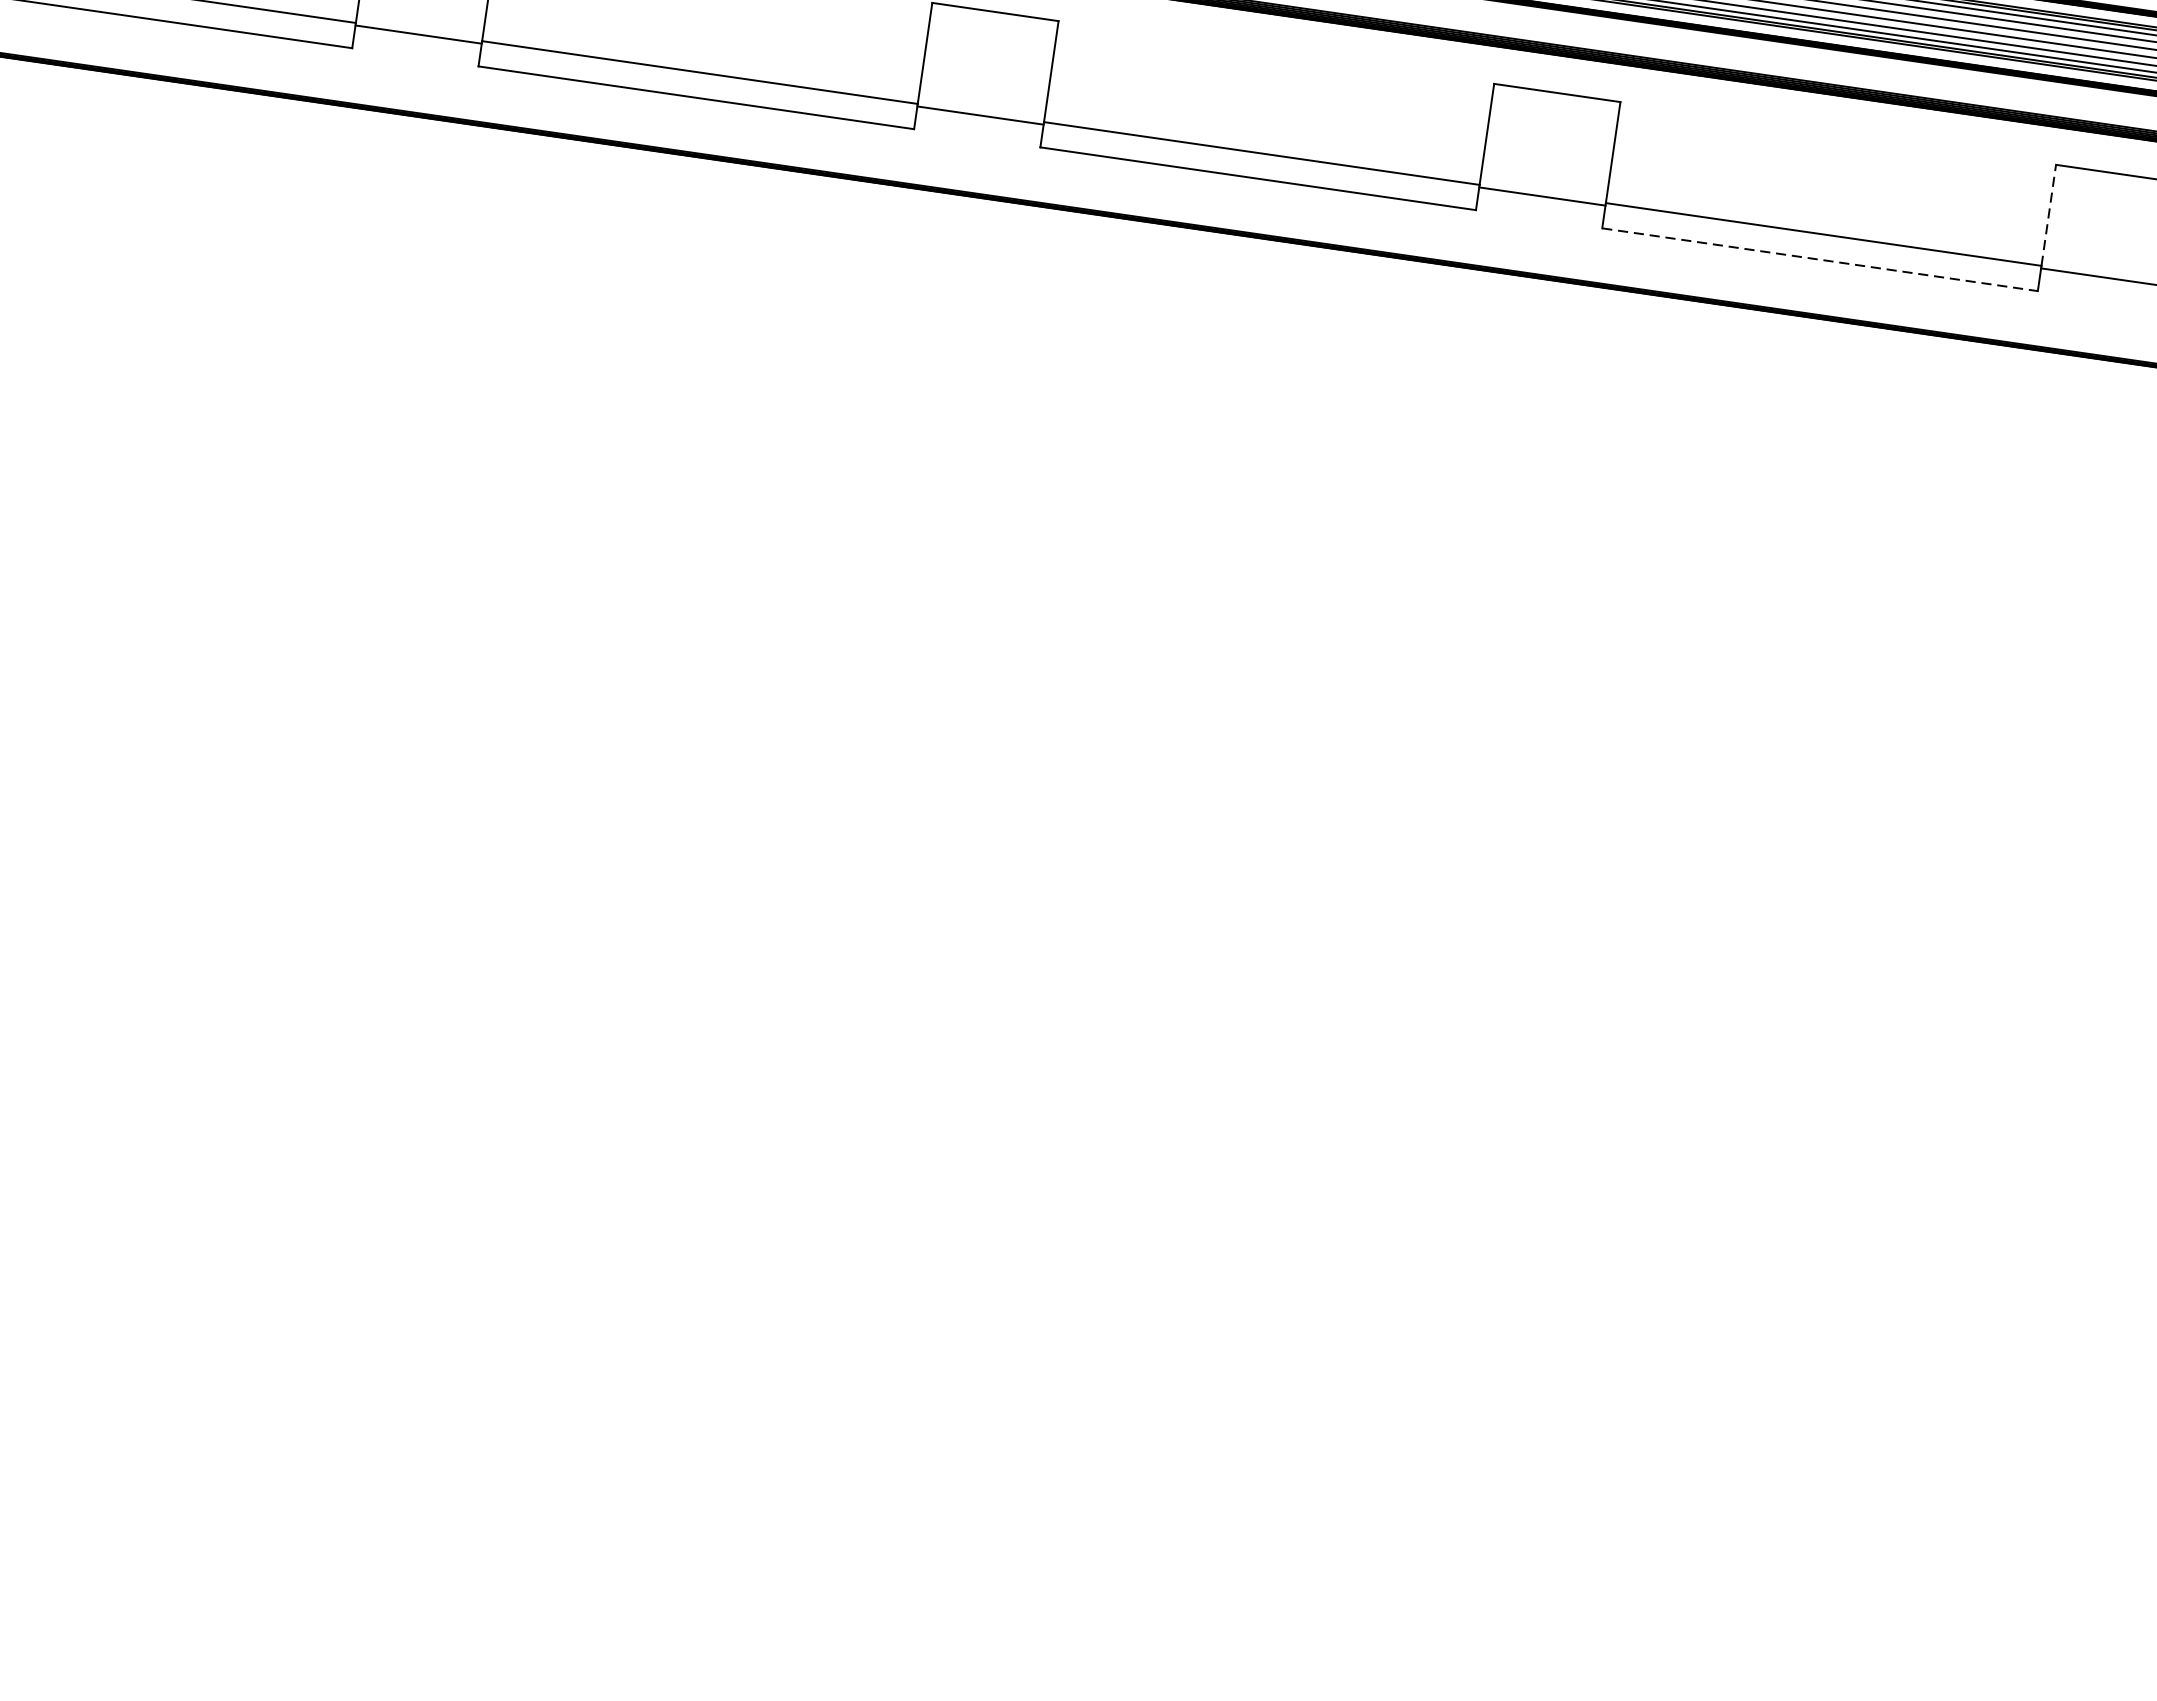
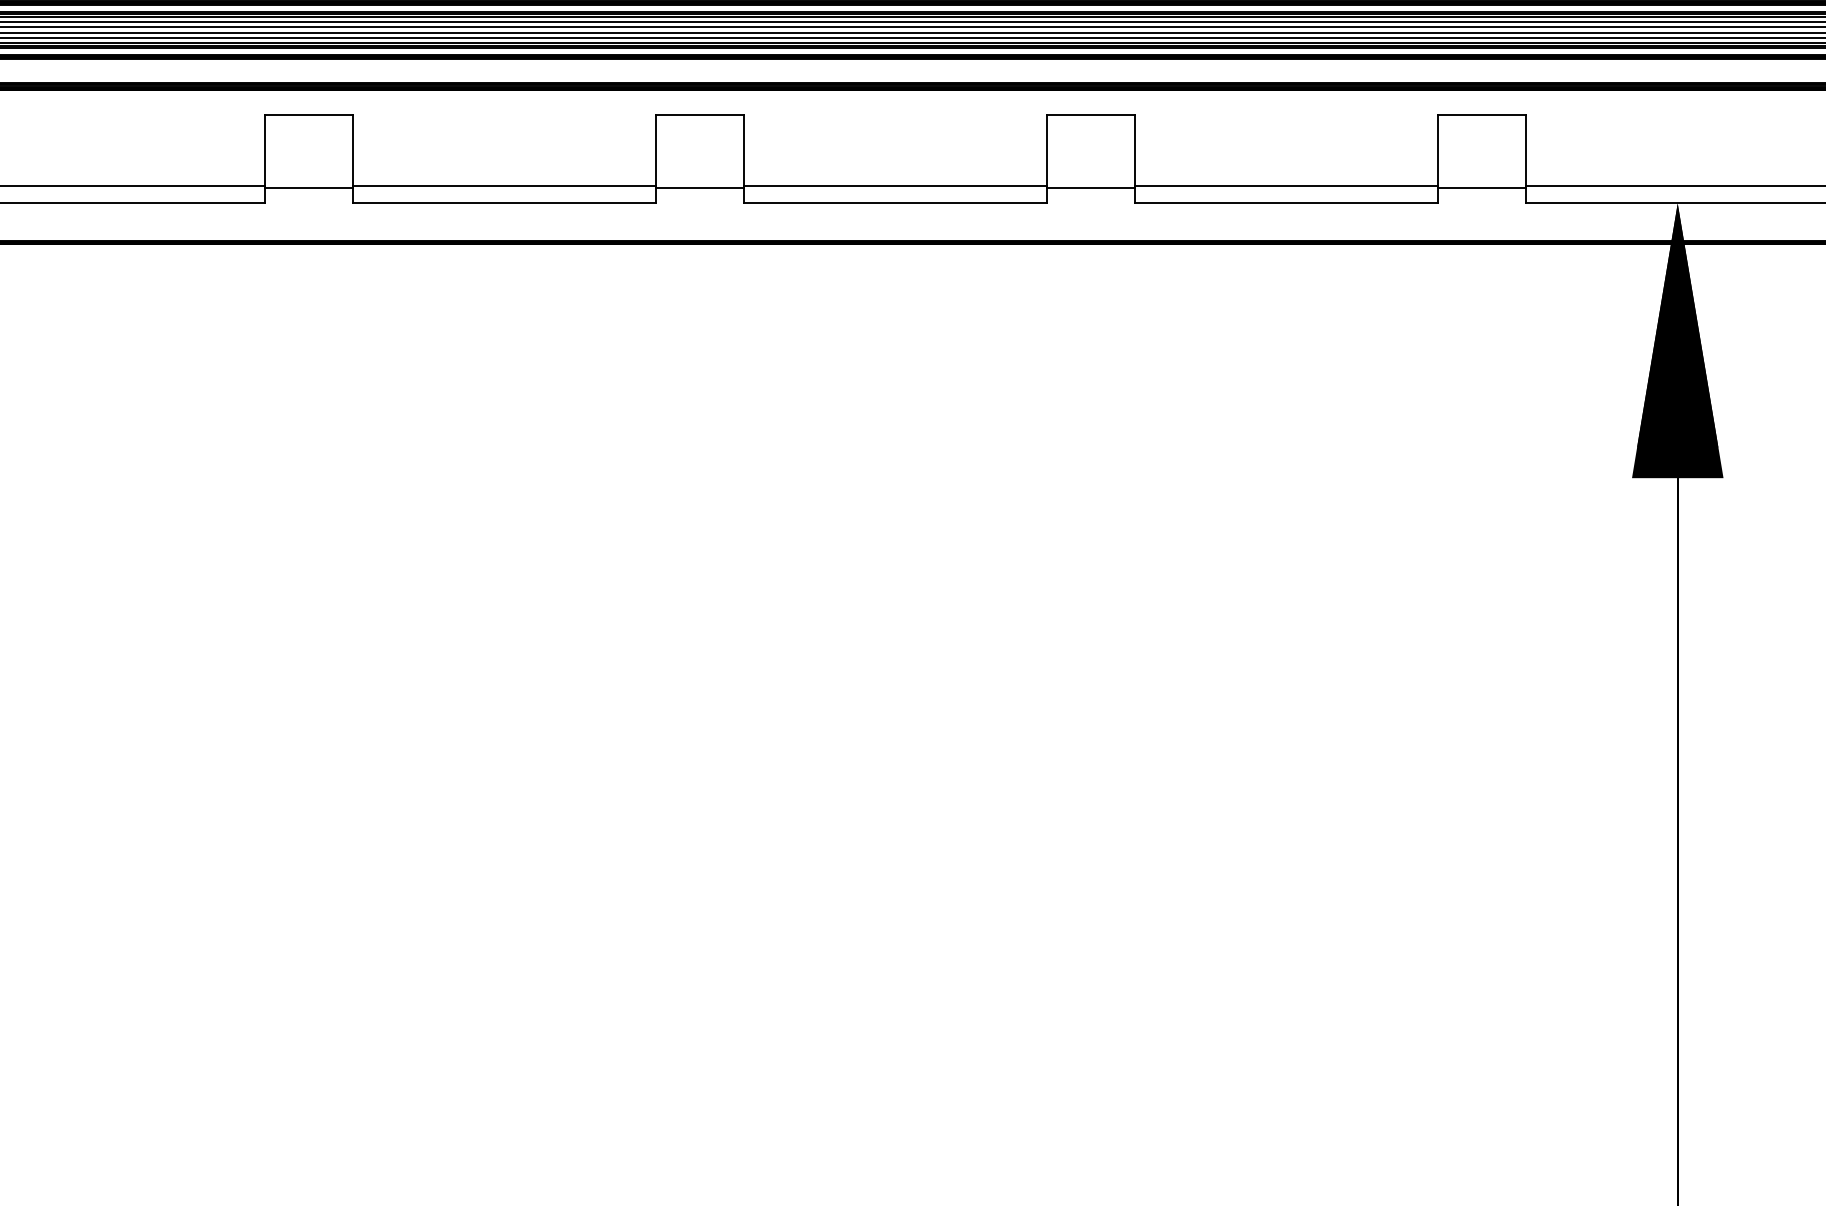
line: (2049, 215) -> (1438, 150), dashed -> solid
line: (1819, 259) -> (1286, 203), dashed -> solid

